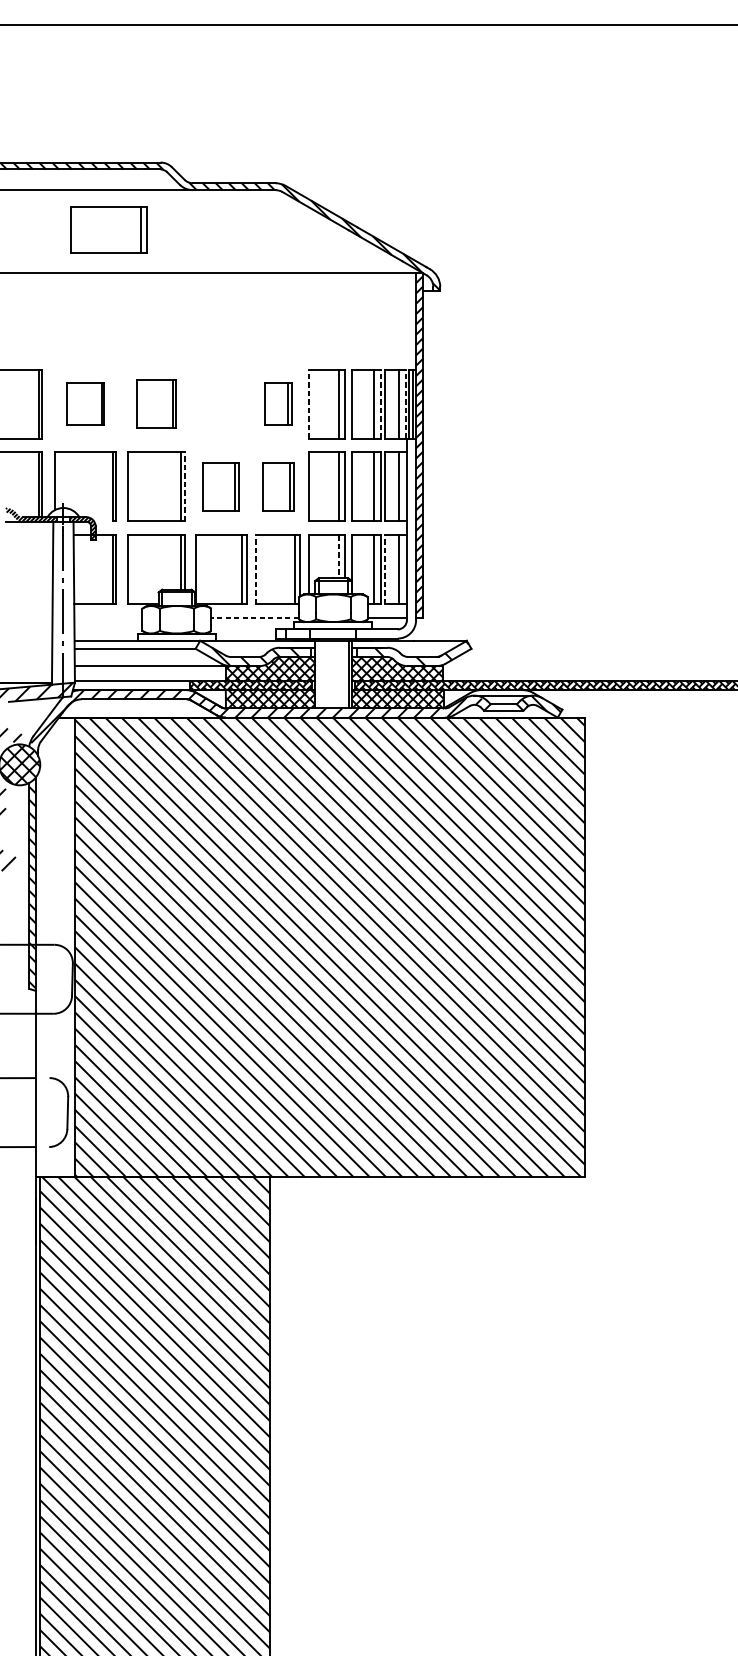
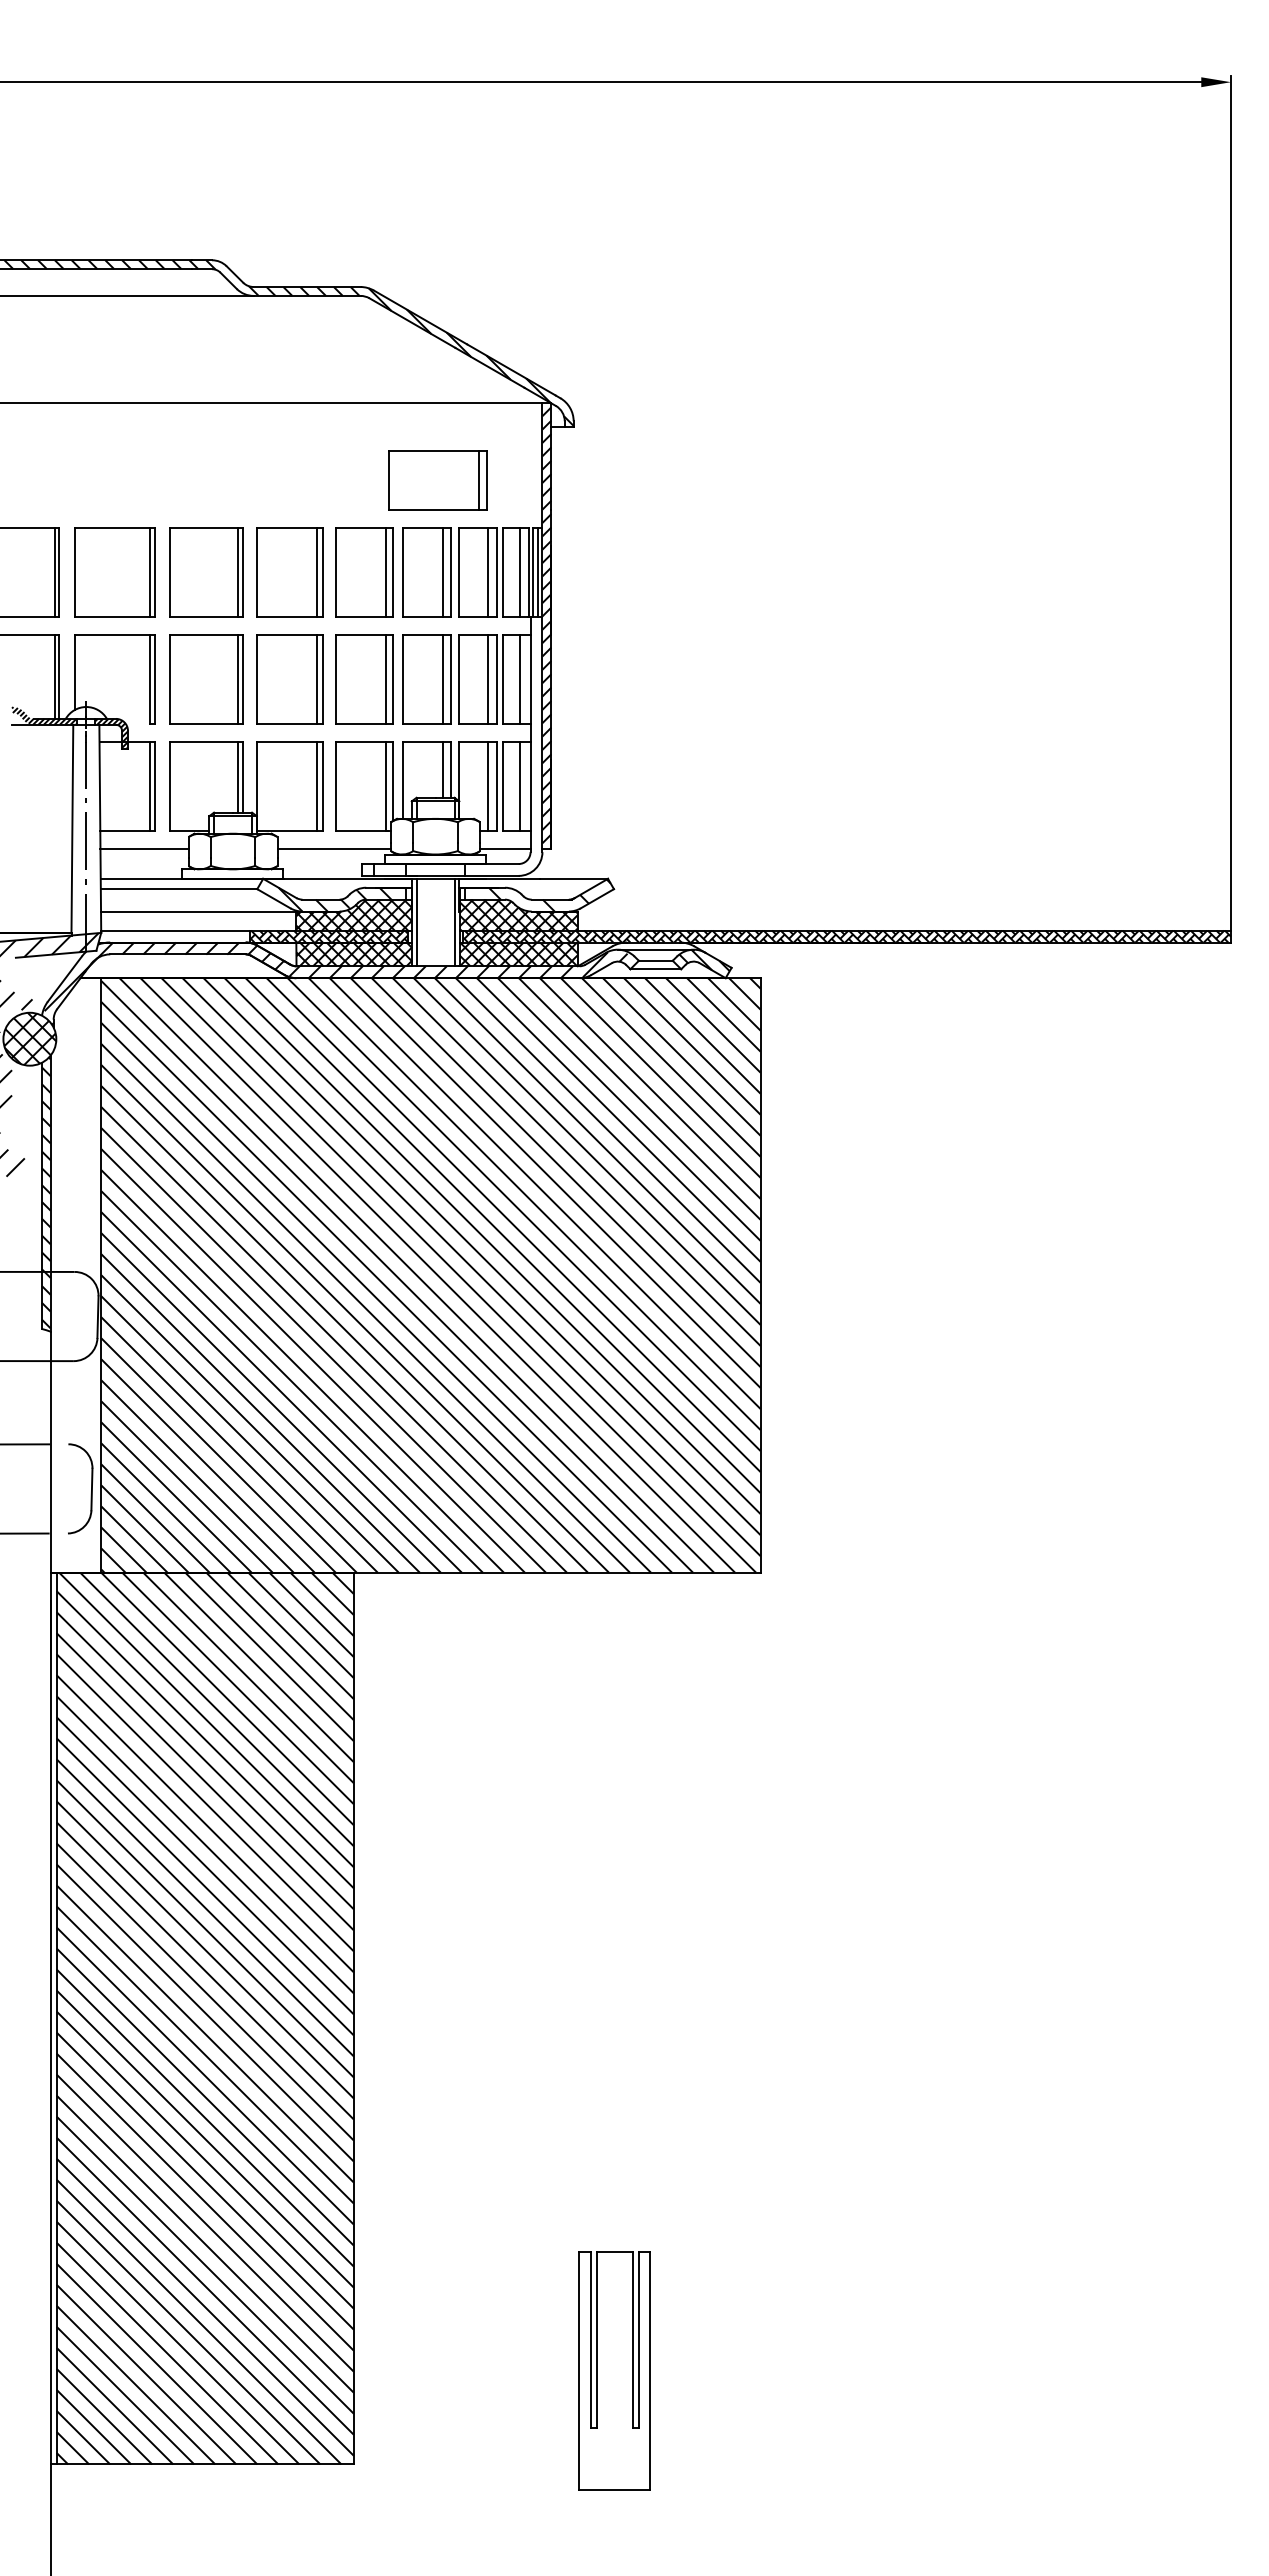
part: (108, 230) -> (437, 480), moved
part: (85, 403) -> (114, 572), size x1.67
part: (156, 403) -> (206, 572), size x1.43
part: (220, 403) -> (289, 572), added
part: (278, 403) -> (364, 572), size x1.67
line: (308, 403) -> (403, 572), dashed -> solid
line: (380, 403) -> (496, 572), dashed -> solid
line: (405, 403) -> (528, 572), dashed -> solid
line: (184, 486) -> (243, 679), dashed -> solid
part: (220, 486) -> (289, 679), size x1.43
part: (278, 486) -> (364, 679), size x1.43
line: (339, 556) -> (443, 769), dashed -> solid
line: (256, 569) -> (335, 786), dashed -> solid
line: (385, 569) -> (502, 786), dashed -> solid
line: (108, 618) -> (144, 849), added
line: (255, 618) -> (334, 849), dashed -> solid
line: (318, 674) -> (416, 922), added

